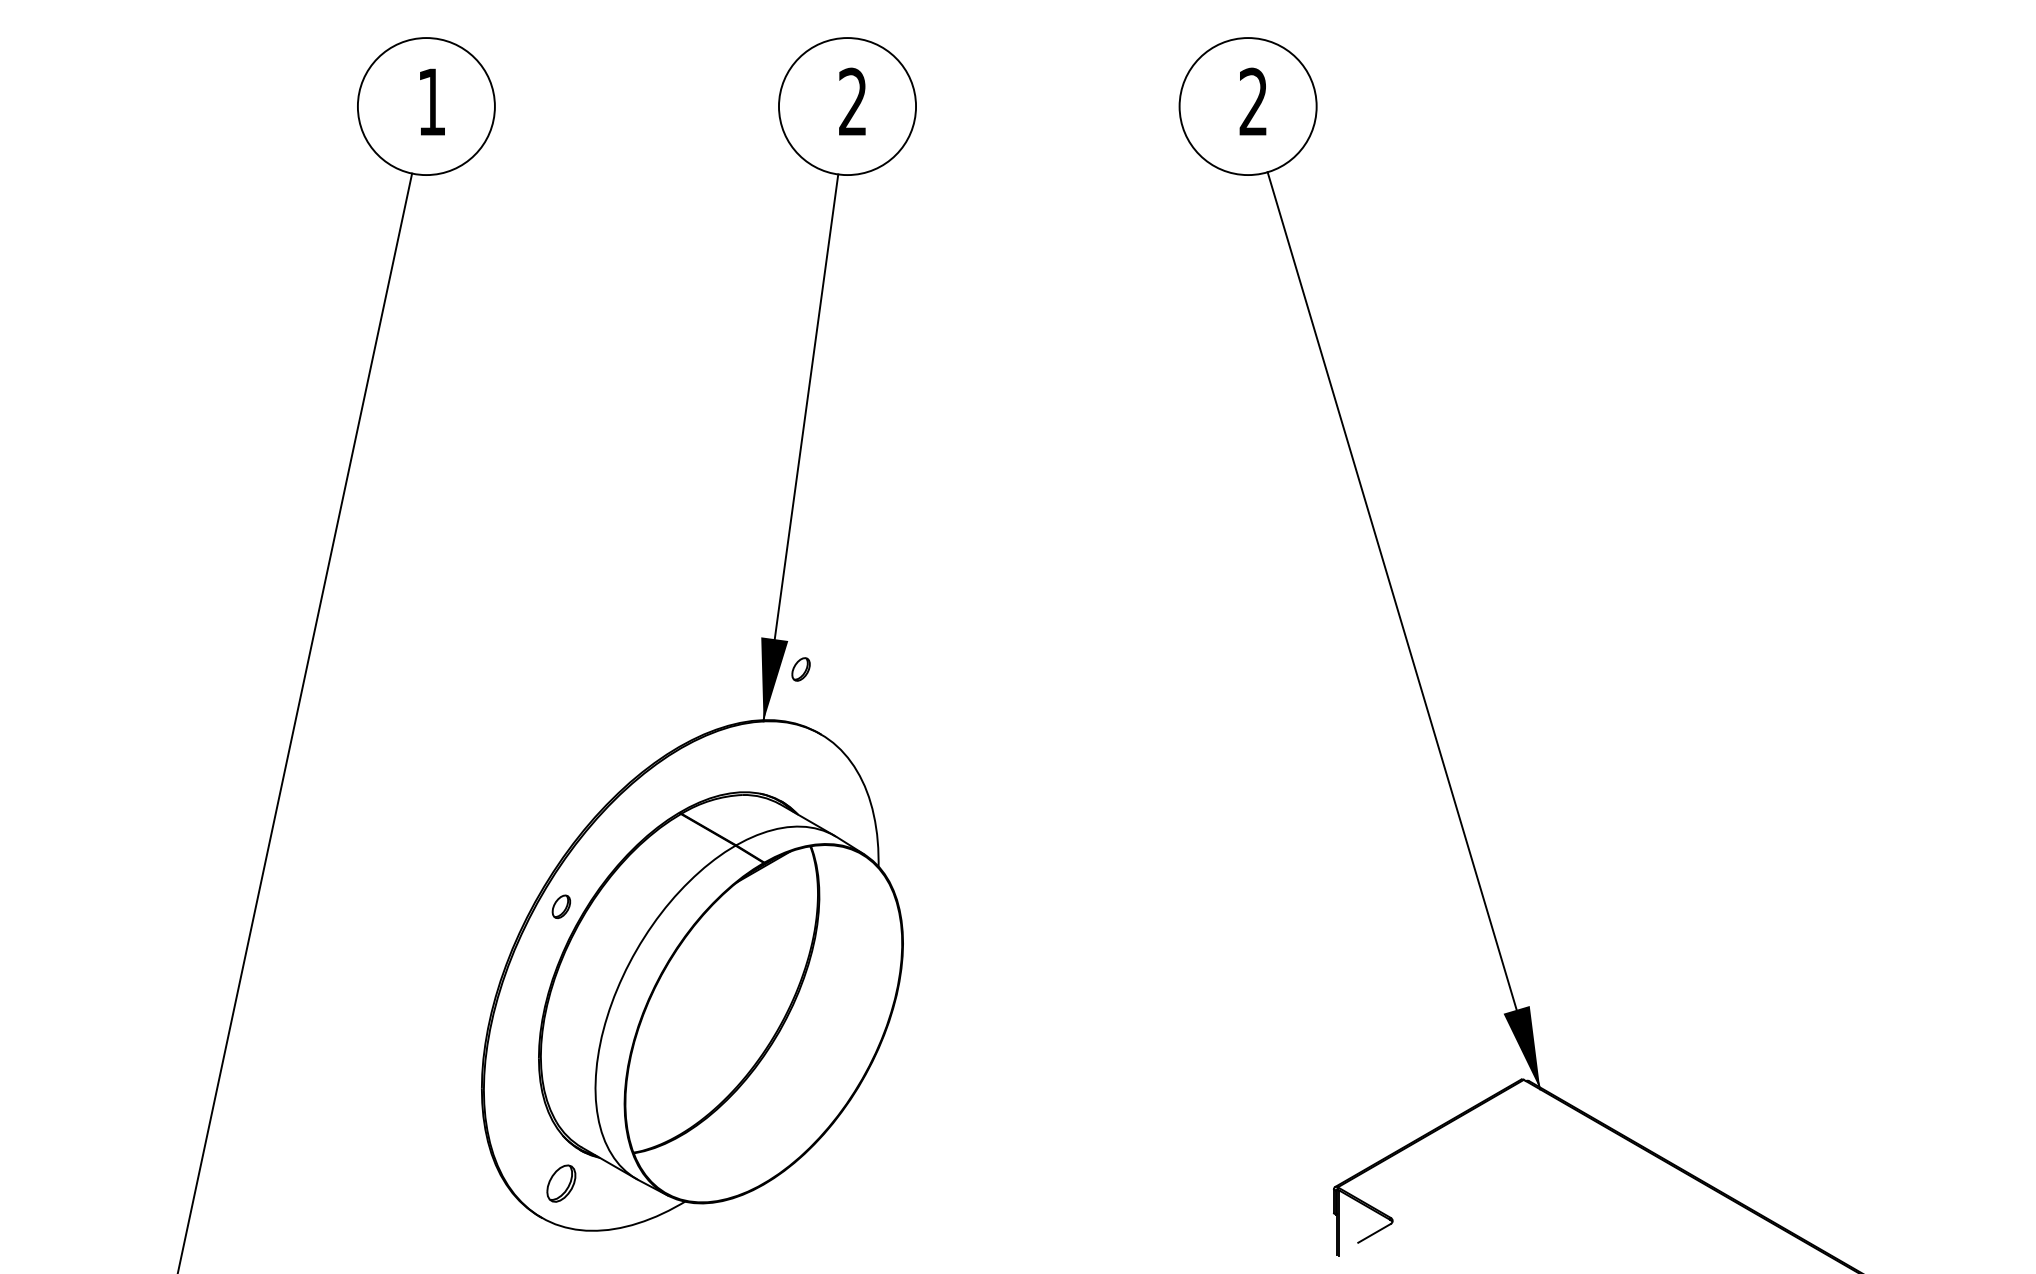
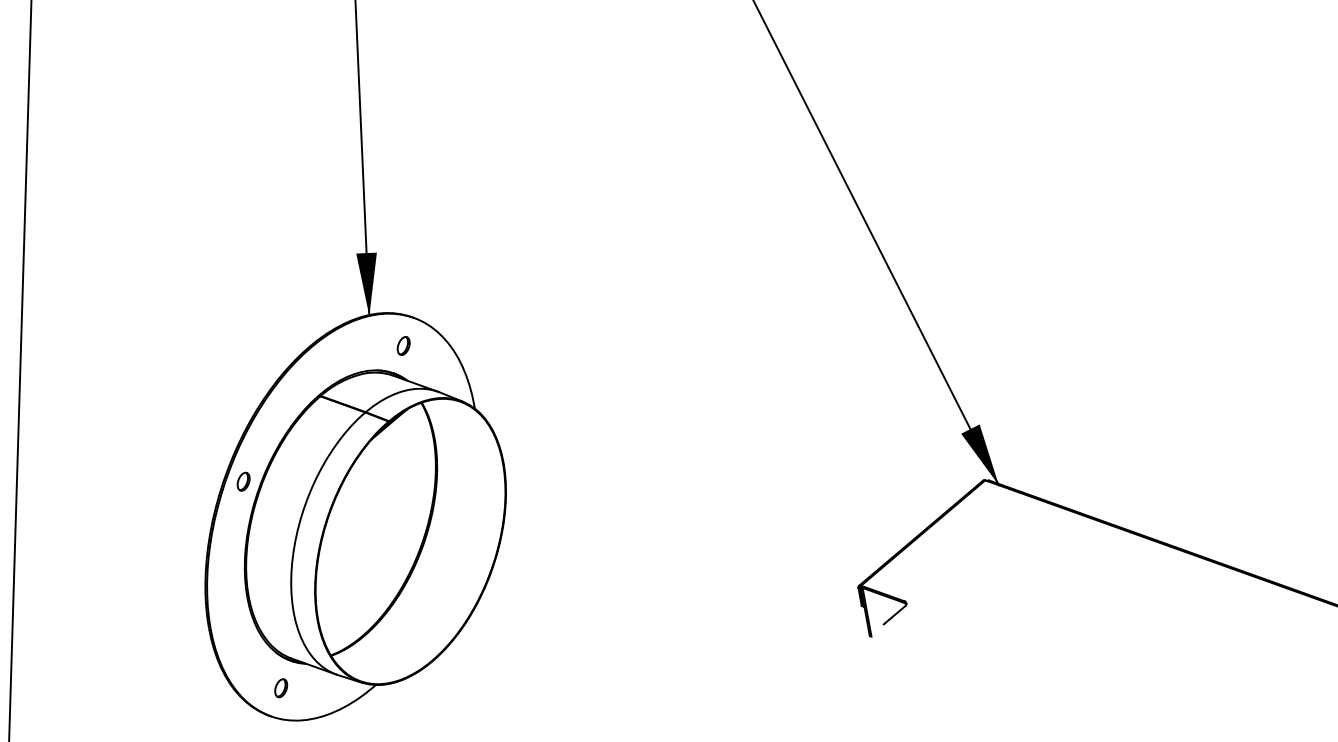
part: (800, 669) -> (403, 346), moved
part: (561, 1183) -> (281, 688), size x0.62

